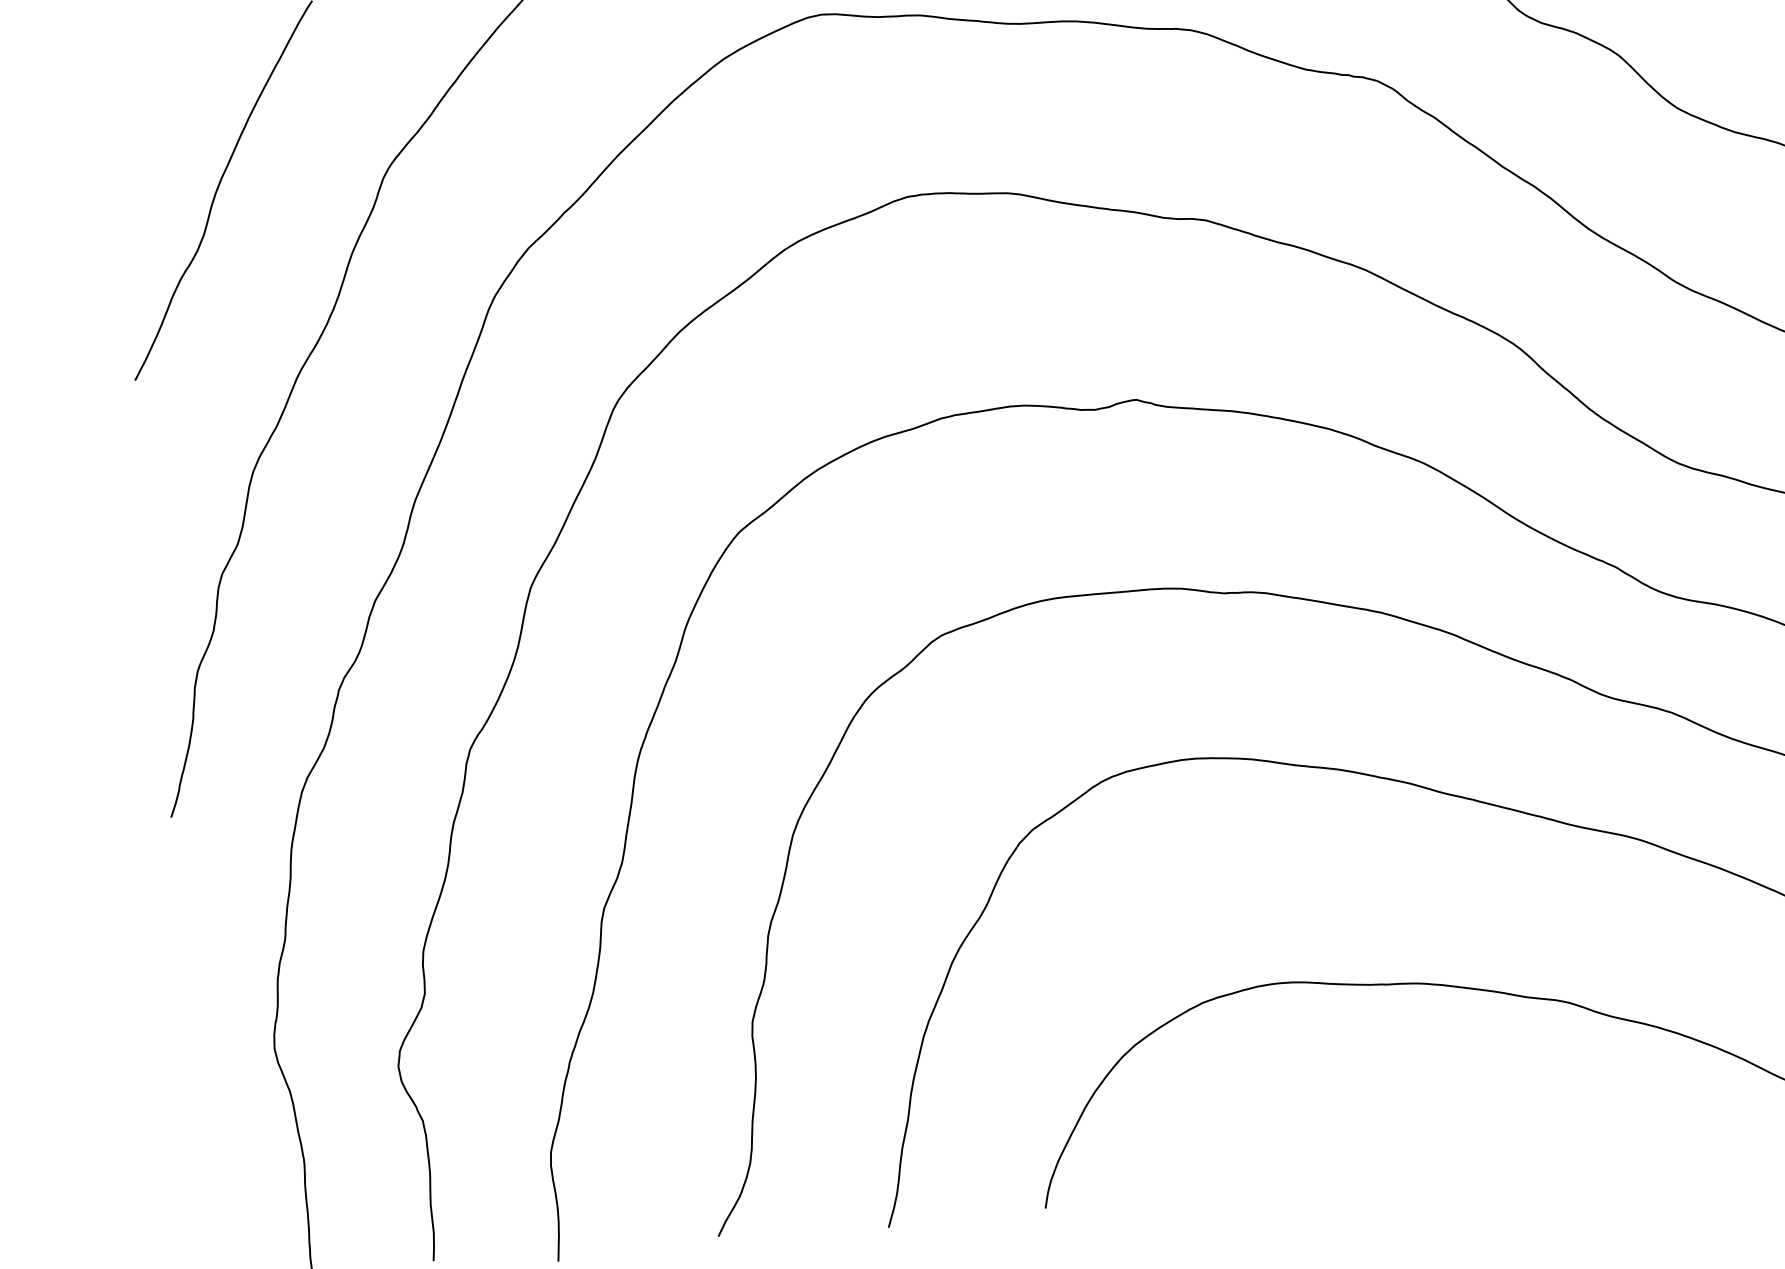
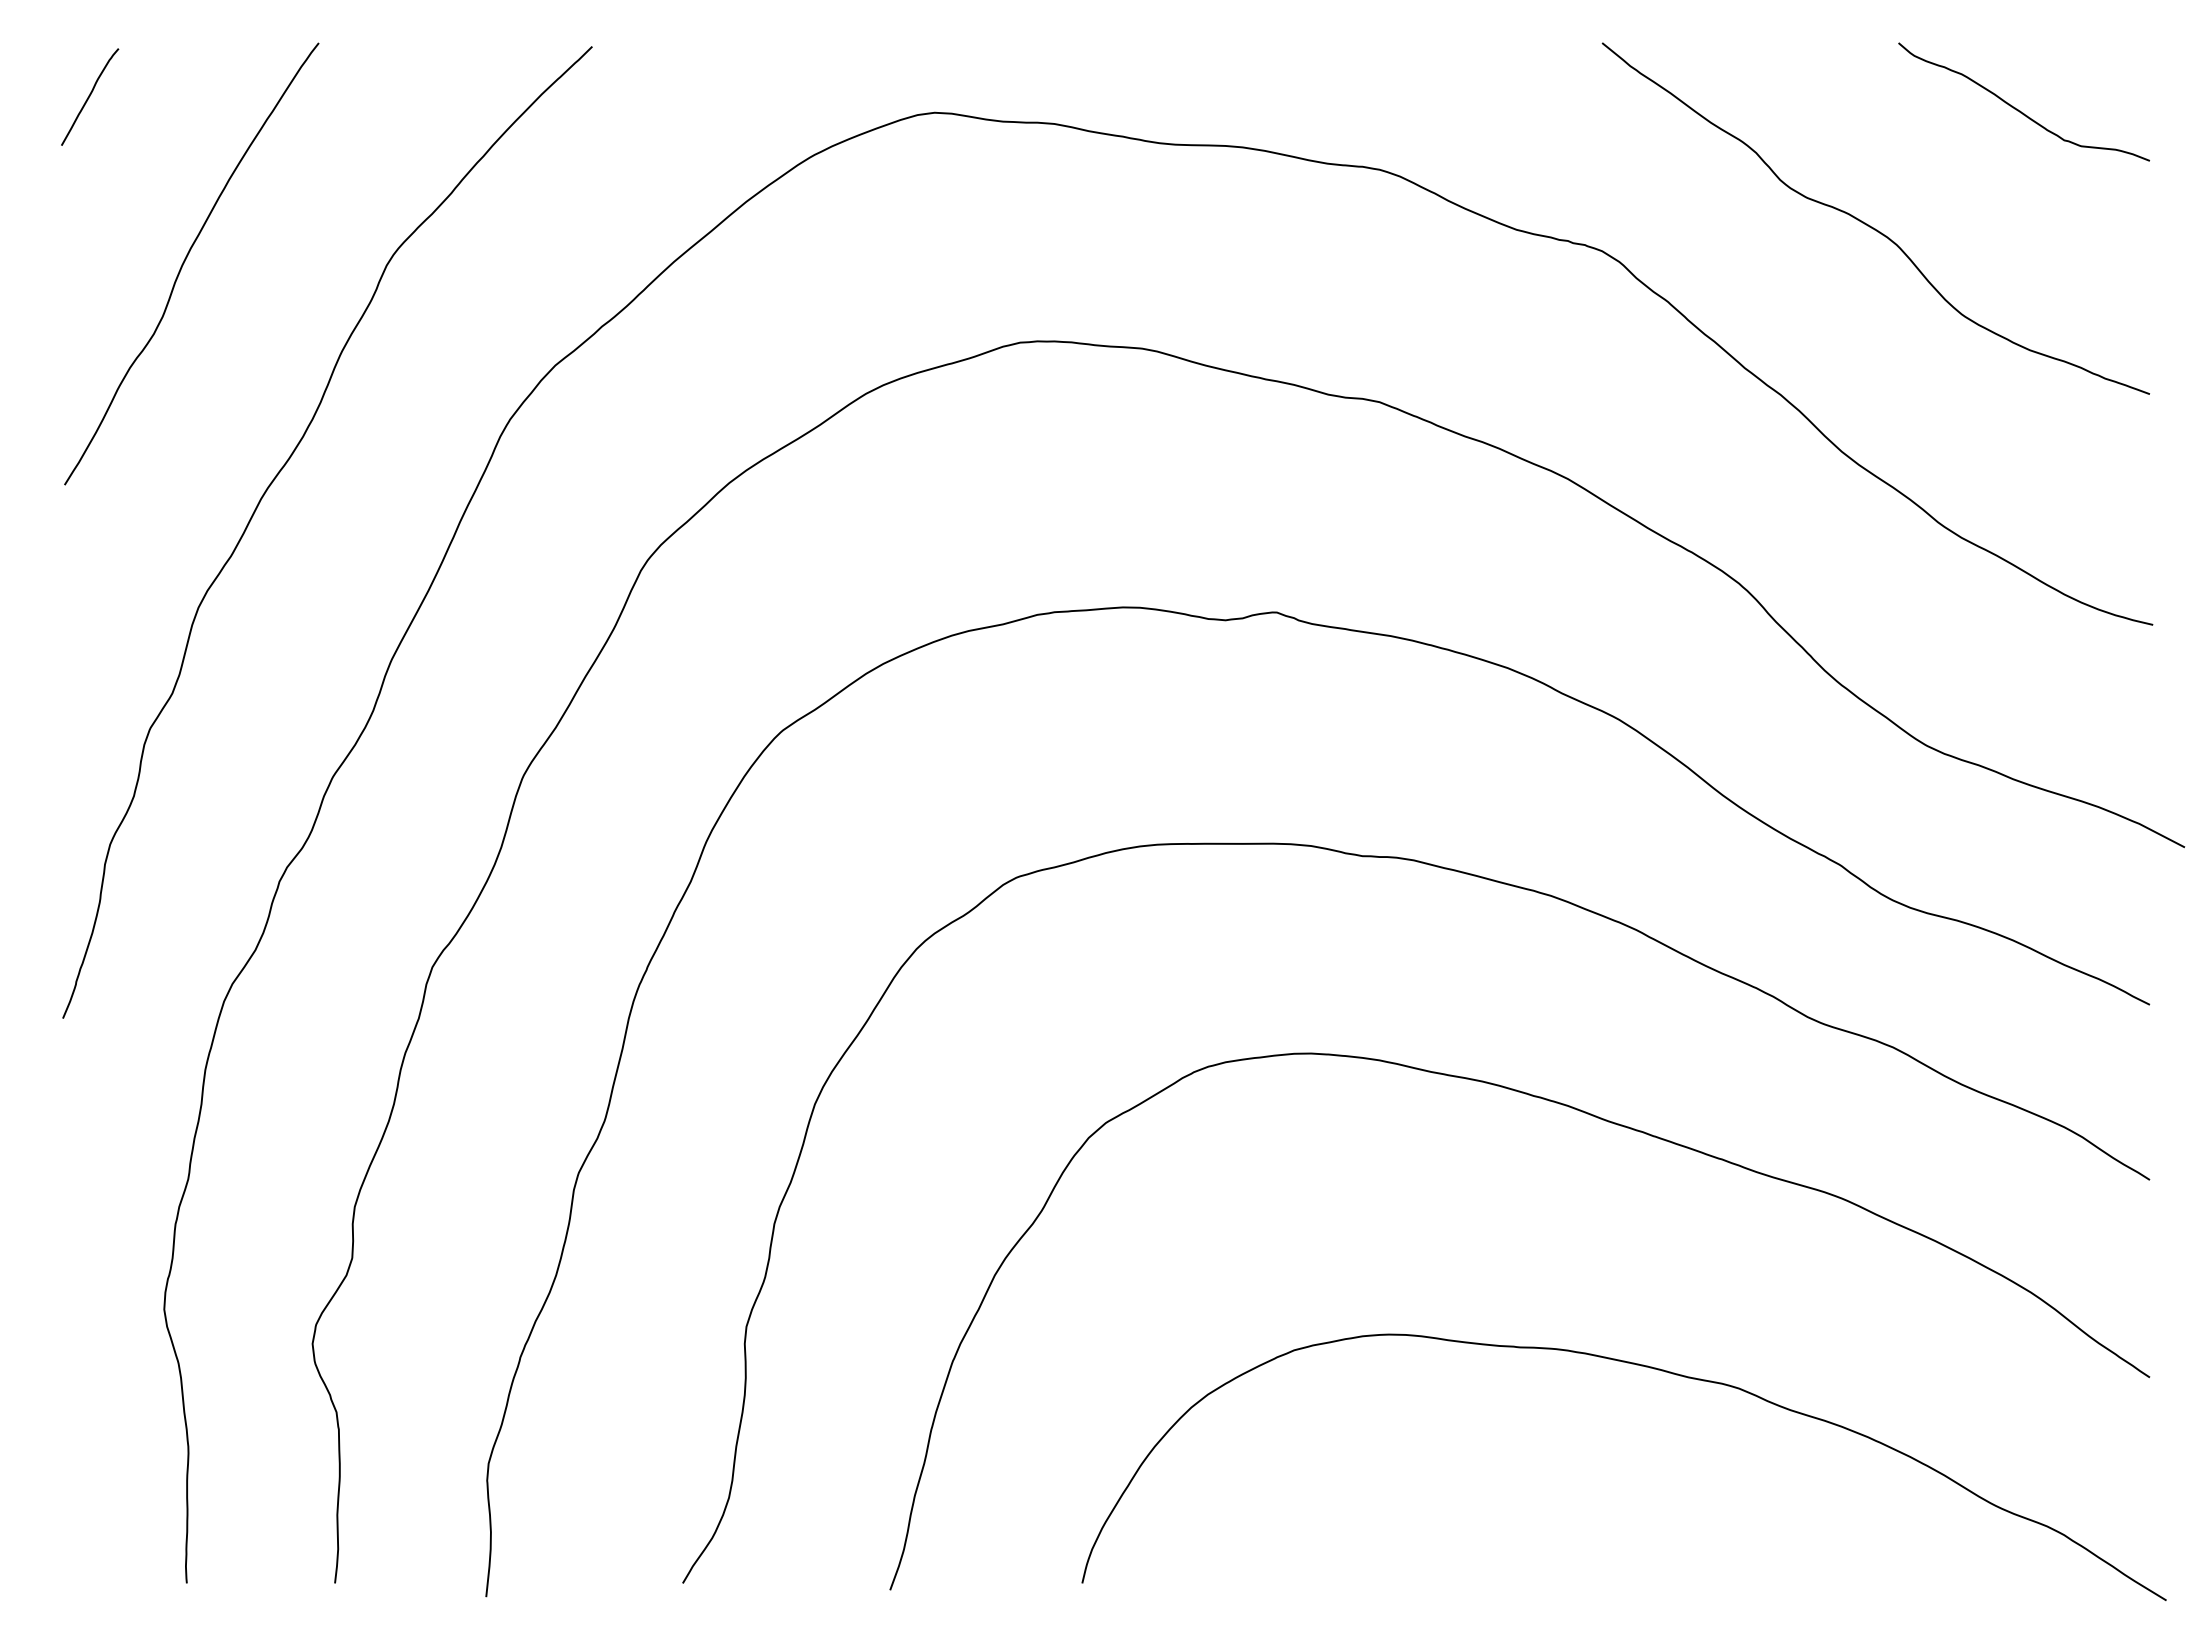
curve: (128, 60) -> (90, 96), added

